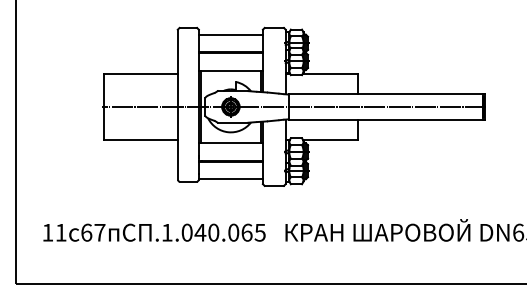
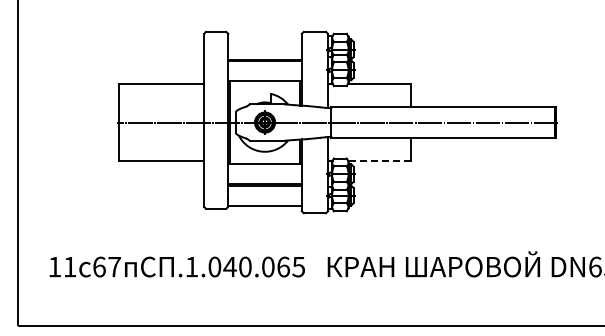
line: (230, 34) -> (264, 39), removed
line: (330, 139) -> (379, 160), solid -> dashed

